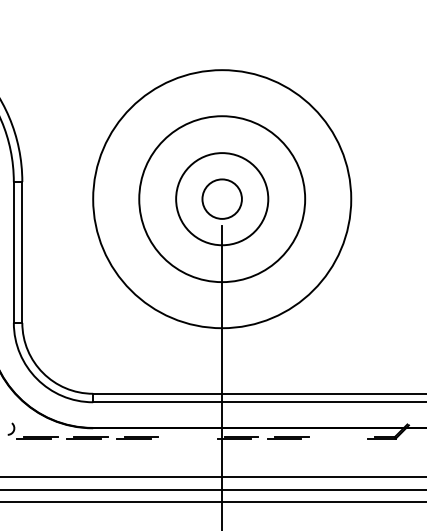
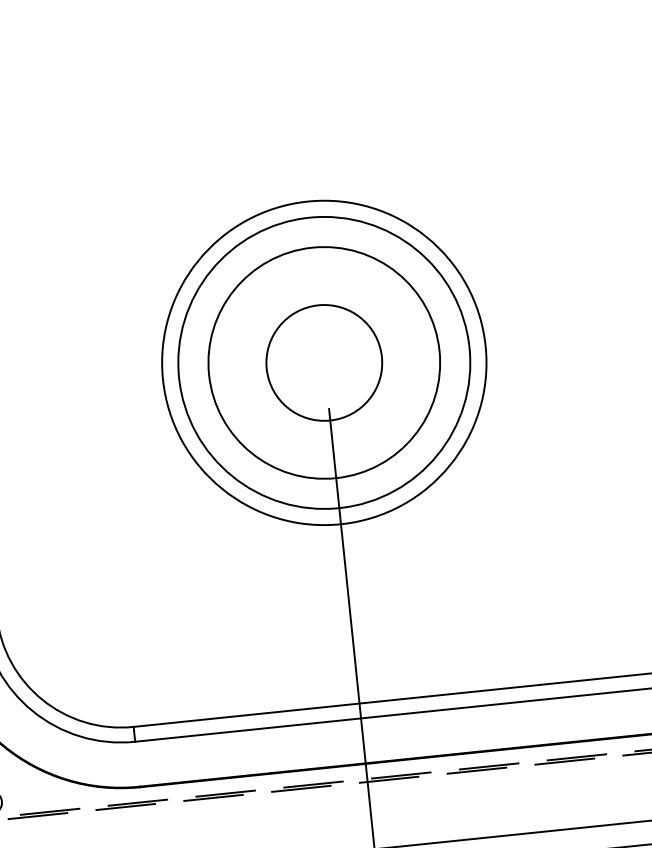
circle: (222, 199) -> (324, 363), size x0.71
circle: (222, 199) -> (324, 363), size x1.43
circle: (222, 199) -> (324, 363), size x1.67
line: (187, 437) -> (306, 786), added
line: (338, 437) -> (570, 759), added

